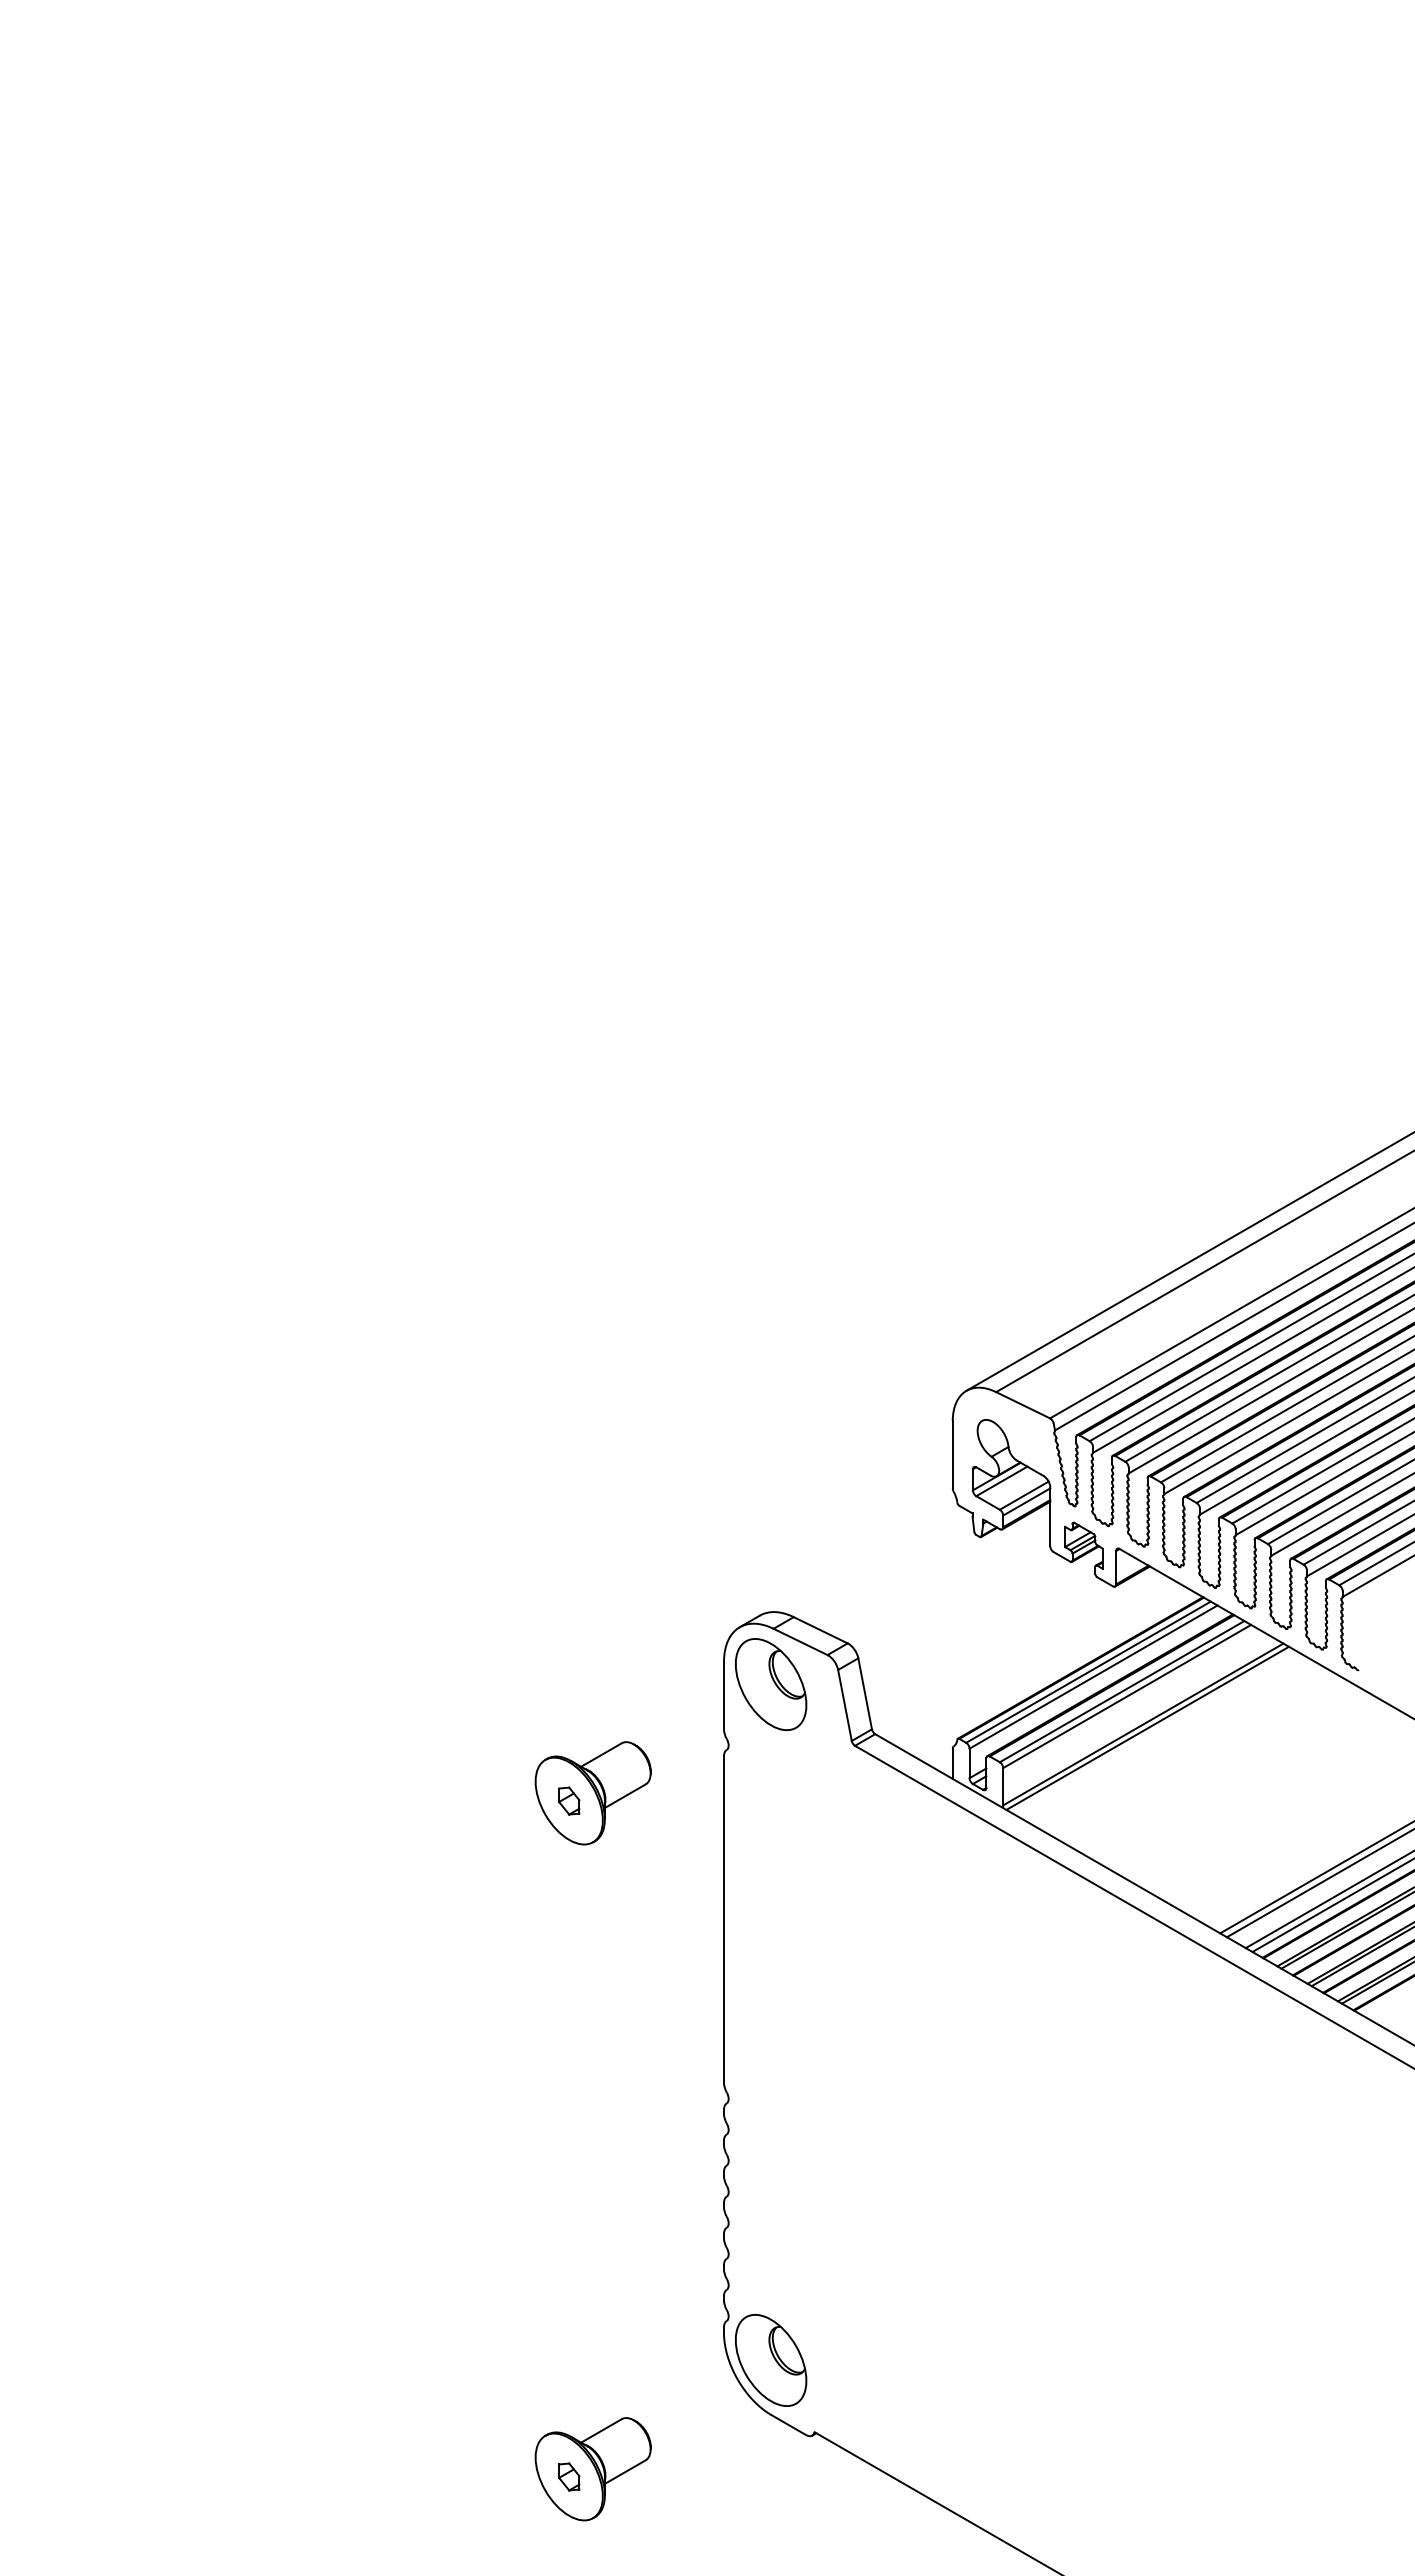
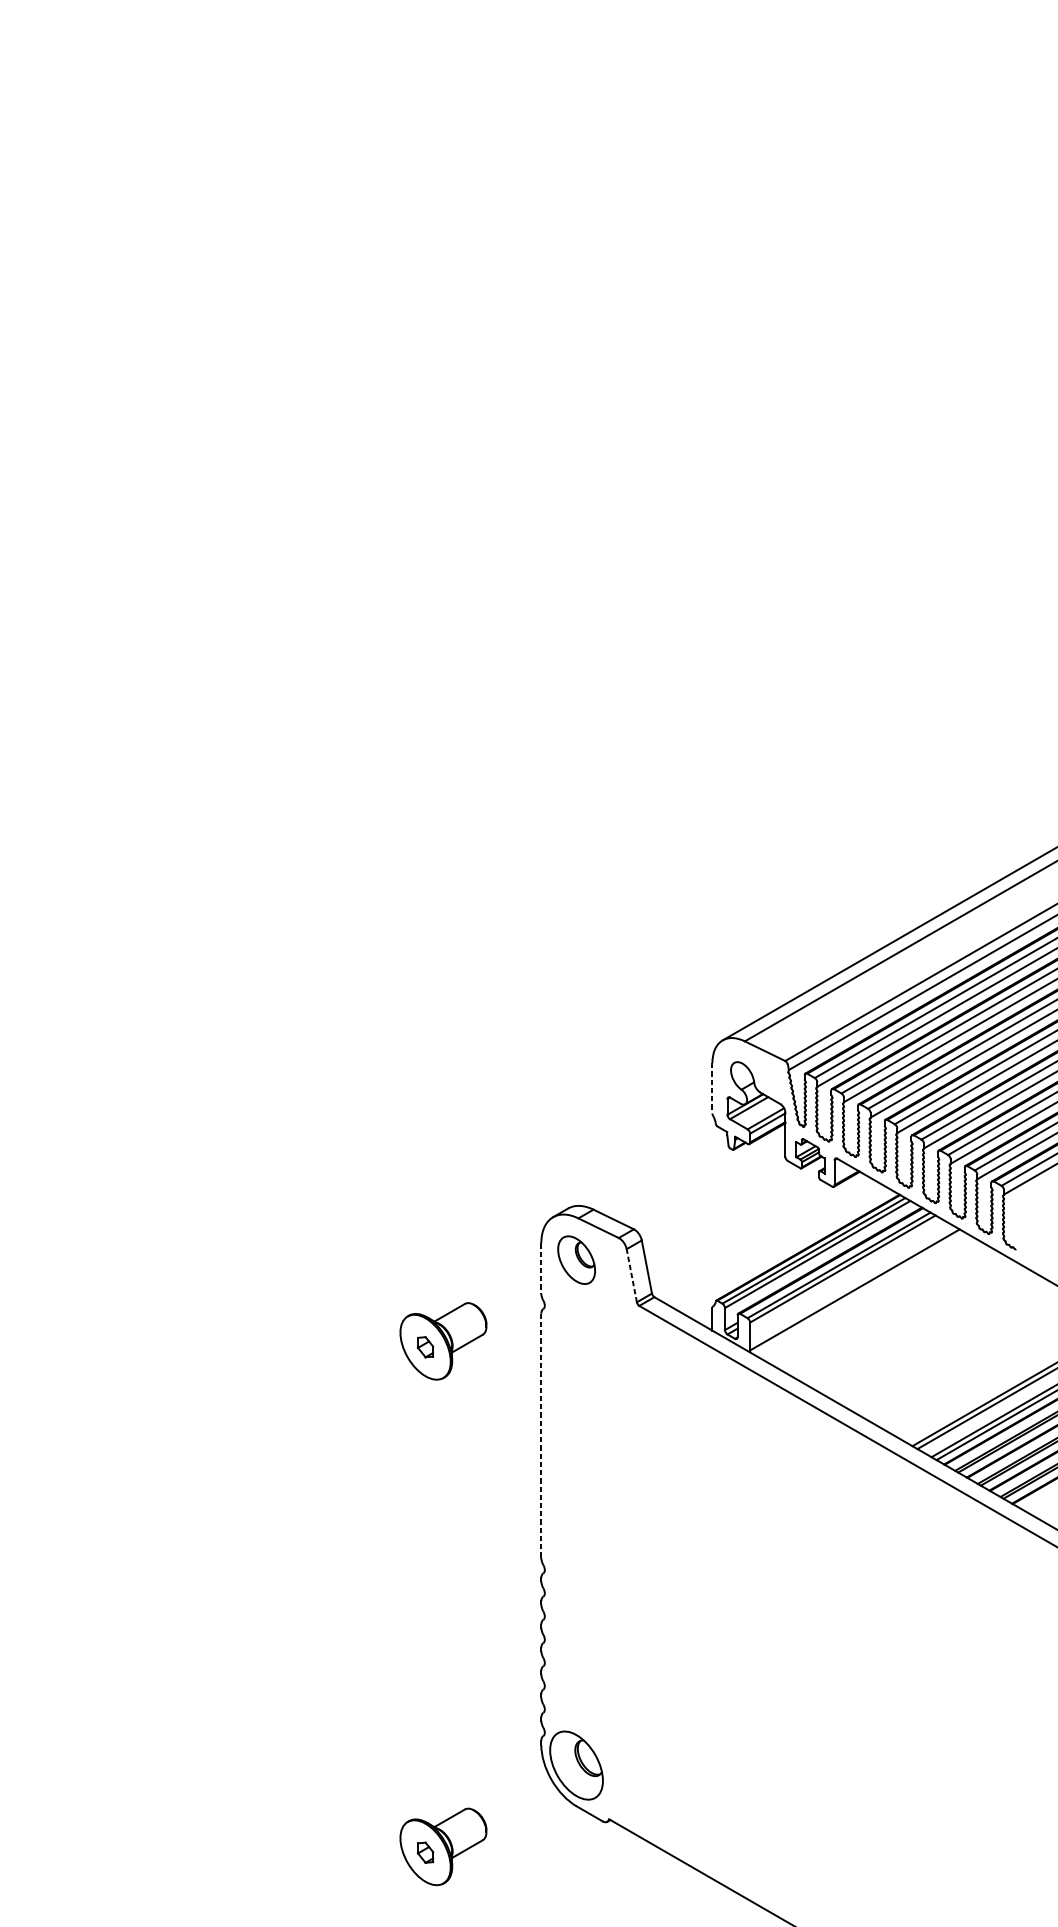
line: (952, 1454) -> (712, 1088), solid -> dashed
part: (771, 1684) -> (576, 1260), size x0.7
line: (723, 1695) -> (540, 1268), solid -> dashed
line: (844, 1705) -> (631, 1275), solid -> dashed
line: (1147, 1727) -> (858, 1292), removed
line: (723, 1920) -> (540, 1436), solid -> dashed

